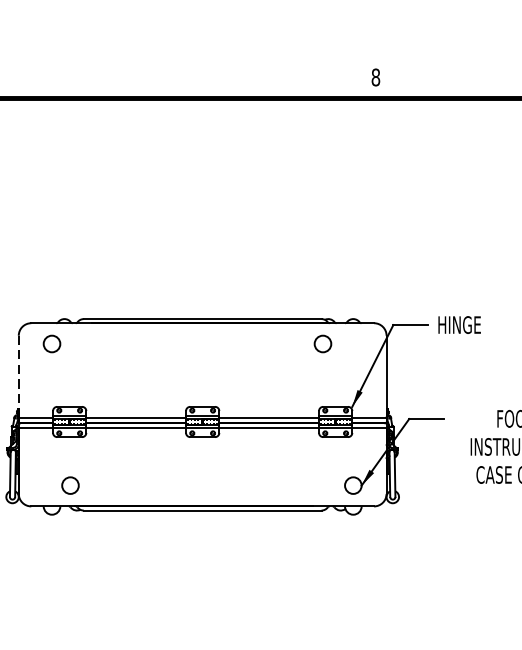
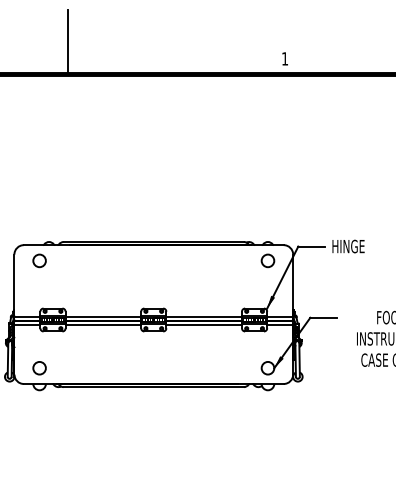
line: (90, 54) -> (68, 41), added
text: (375, 76) -> (284, 58), 8 -> 1
circle: (322, 343) -> (267, 260), moved
line: (18, 377) -> (14, 286), dashed -> solid
circle: (70, 485) -> (39, 368), moved

